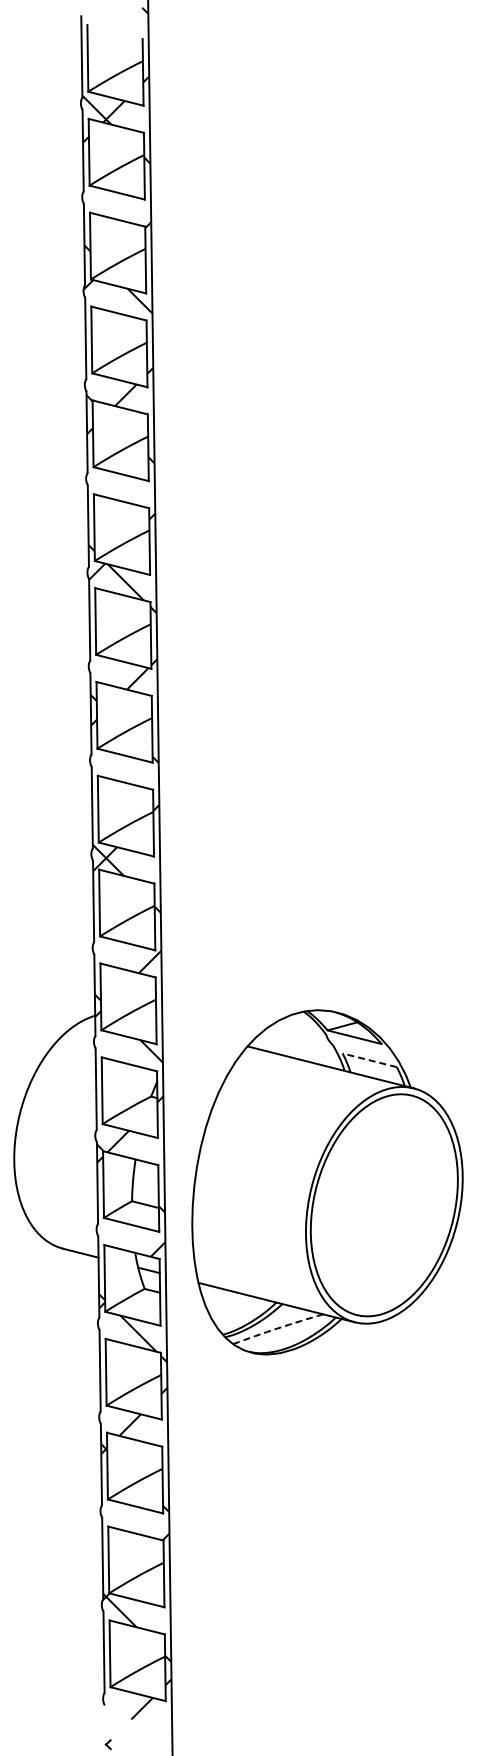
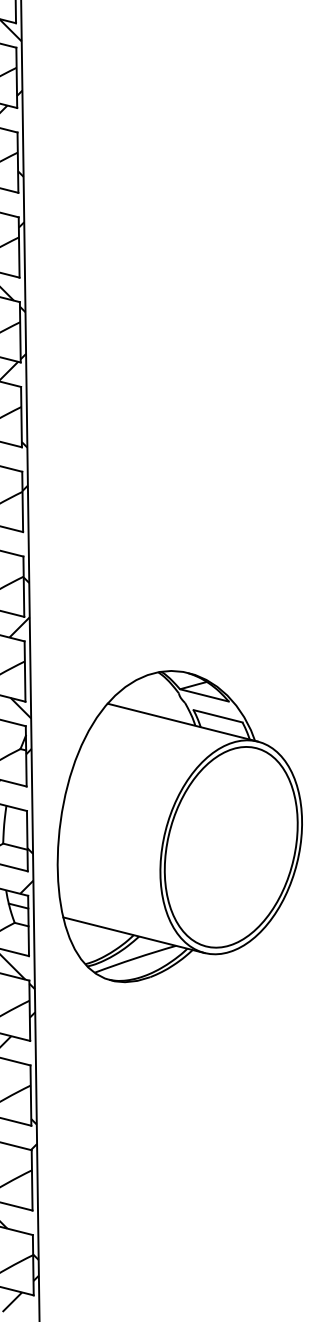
line: (369, 1060) -> (217, 716), dashed -> solid
arc: (277, 1328) -> (134, 958), dashed -> solid

